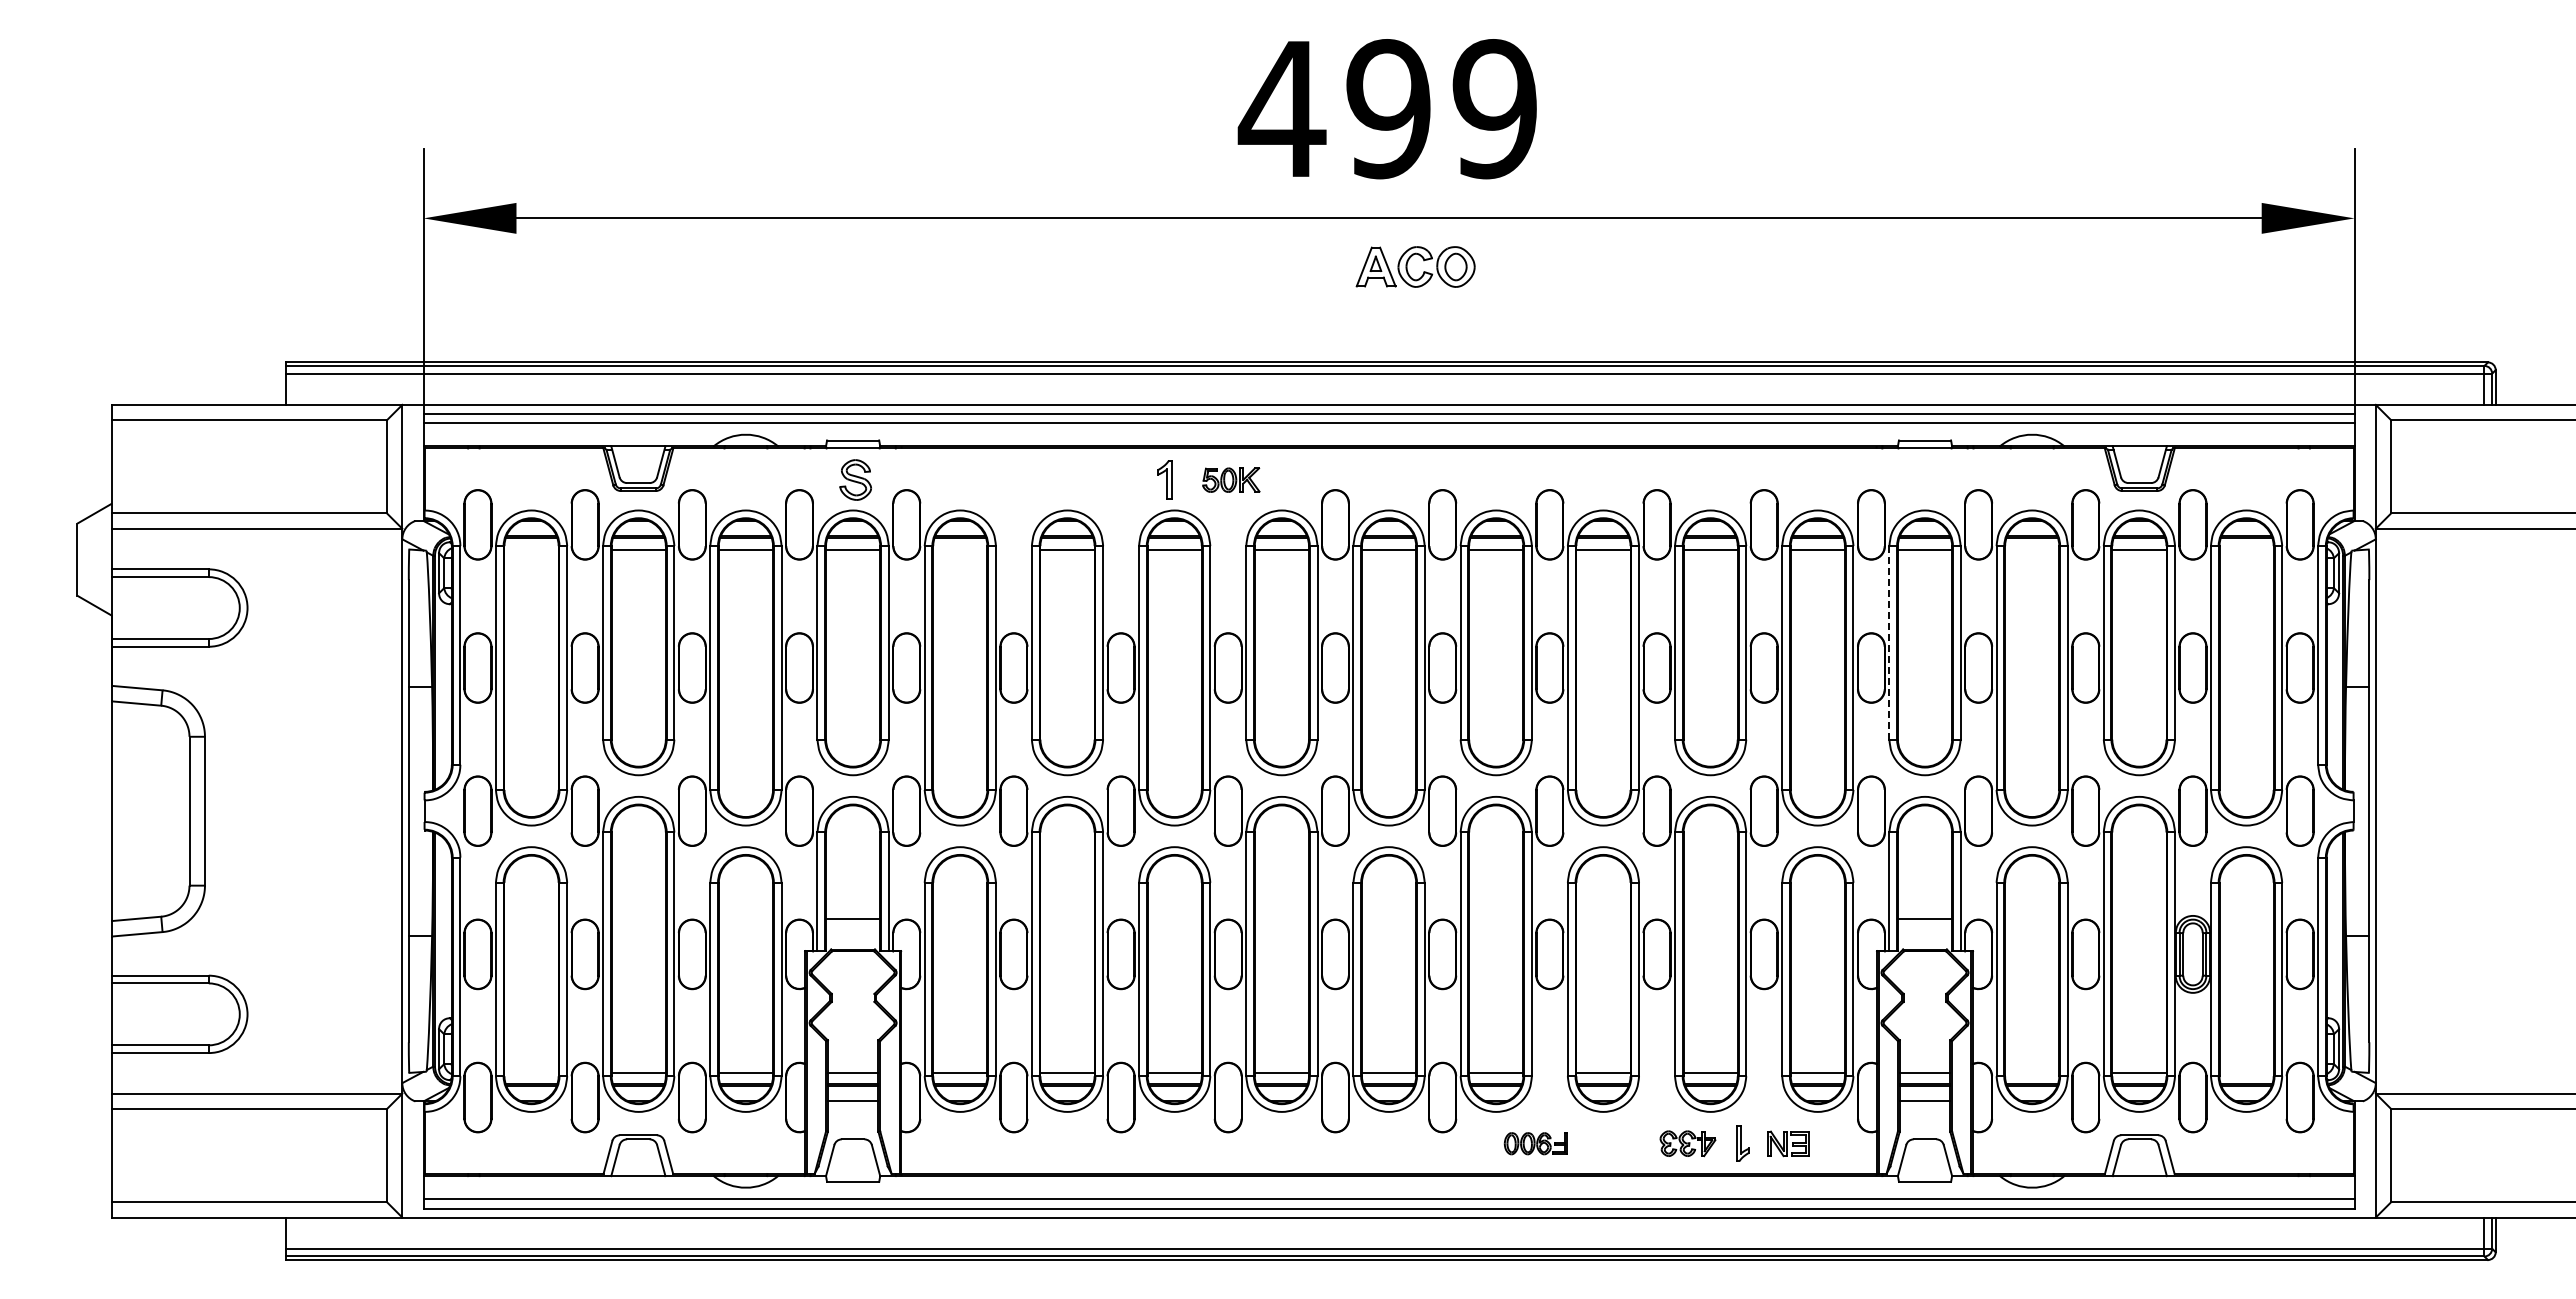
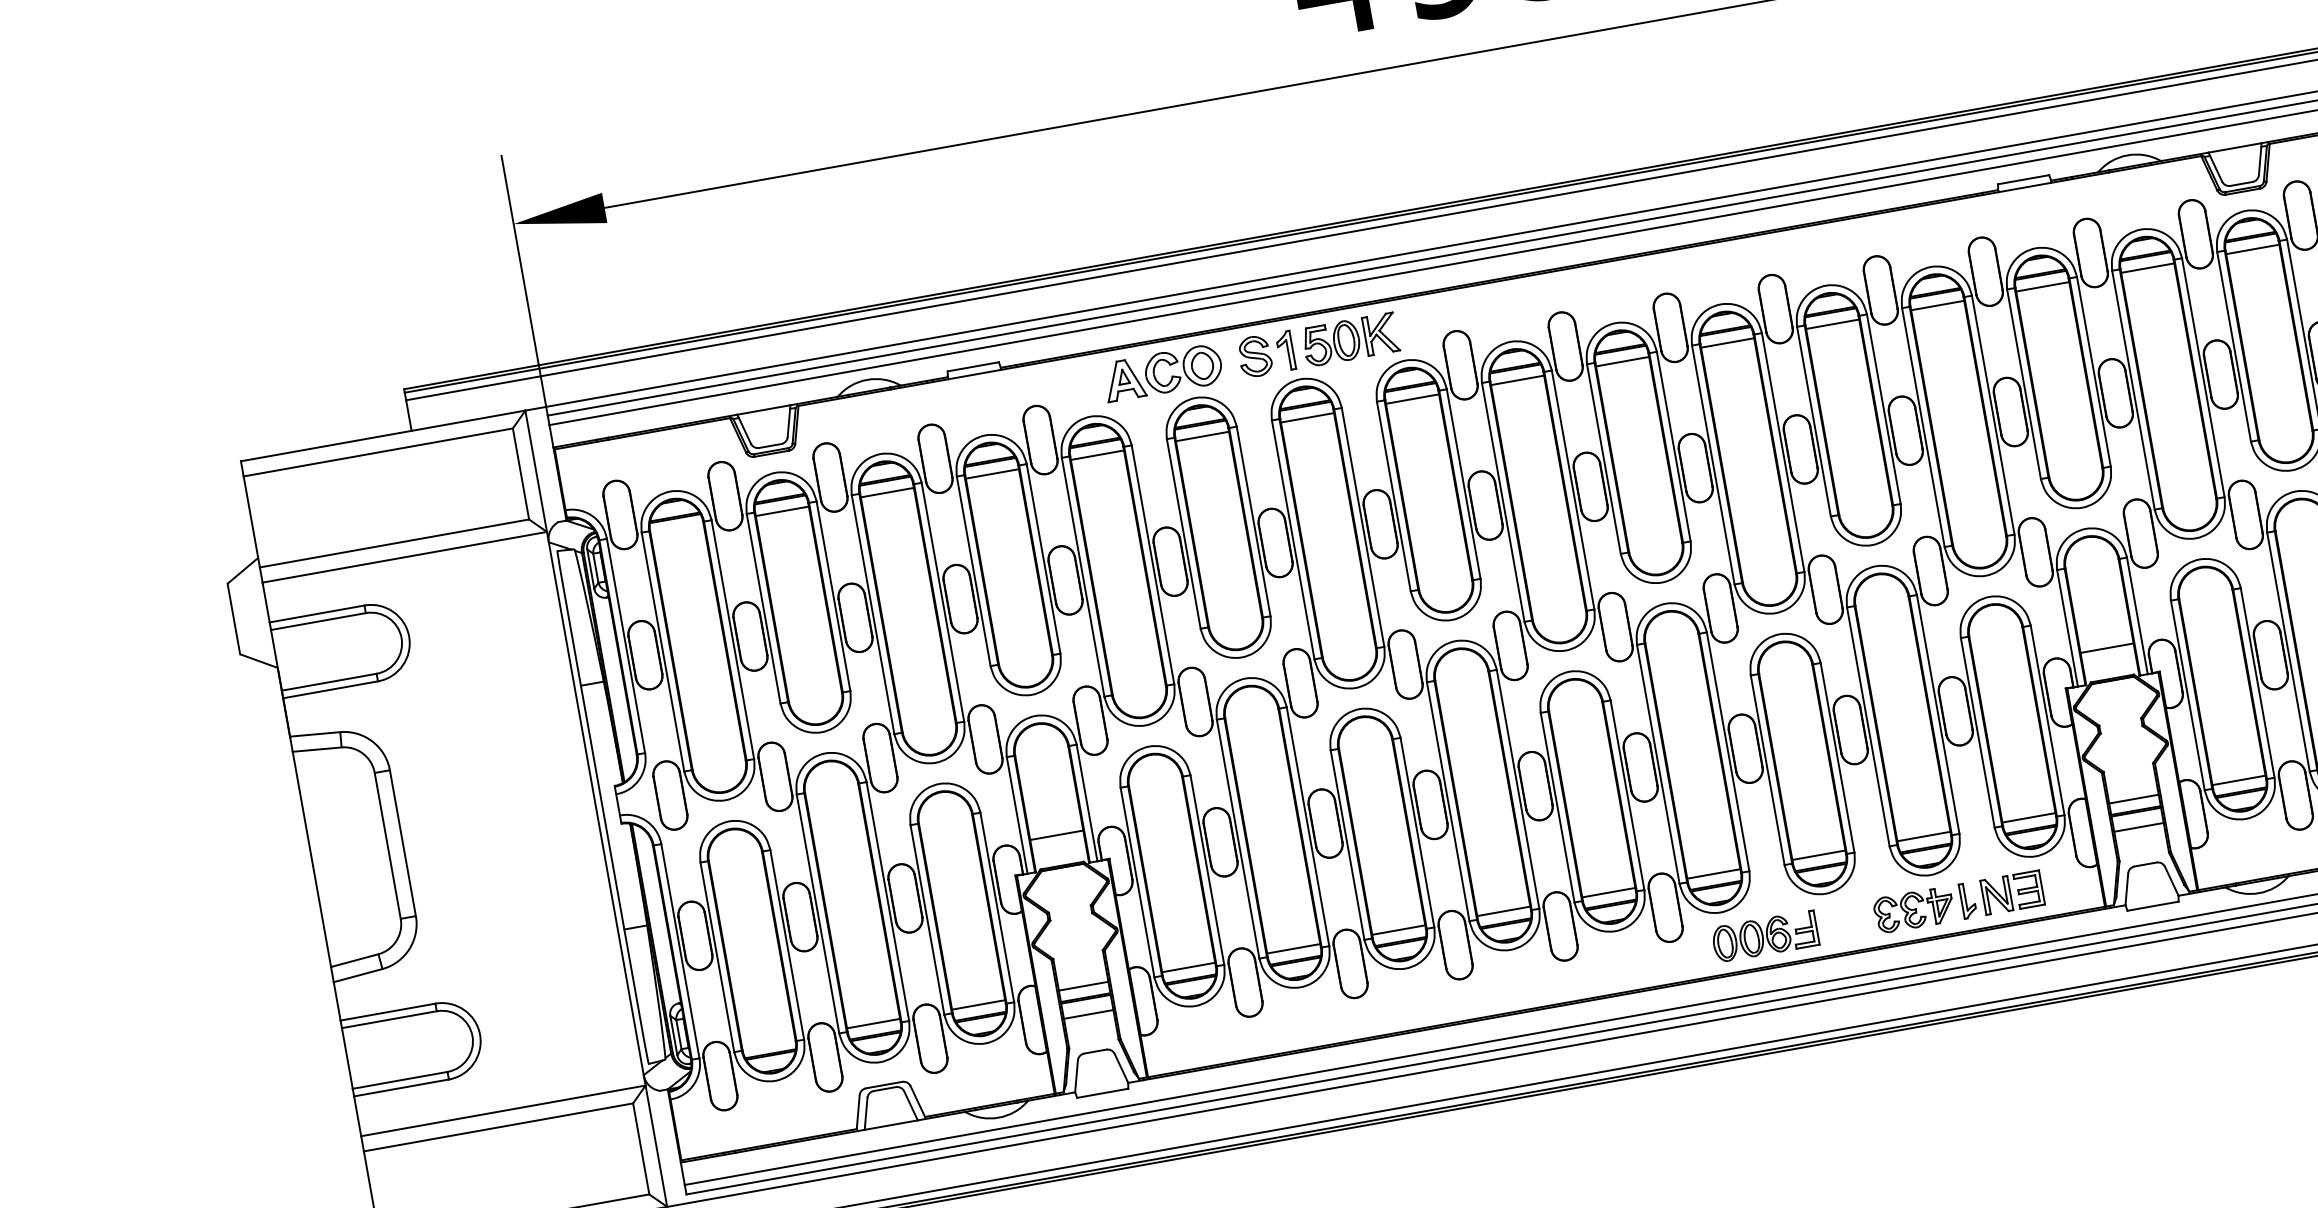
part: (1407, 266) -> (1154, 373), moved
part: (855, 479) -> (1254, 356), moved
part: (1231, 479) -> (1350, 338), size x1.67
line: (960, 549) -> (1097, 454), added
line: (2032, 549) -> (2147, 267), added
line: (1889, 642) -> (2024, 383), dashed -> solid
line: (2032, 1072) -> (2239, 780), added
part: (1535, 1143) -> (1764, 936), size x1.67
part: (1687, 1143) -> (1913, 910), size x1.43
part: (1788, 1143) -> (2012, 892), size x1.43

